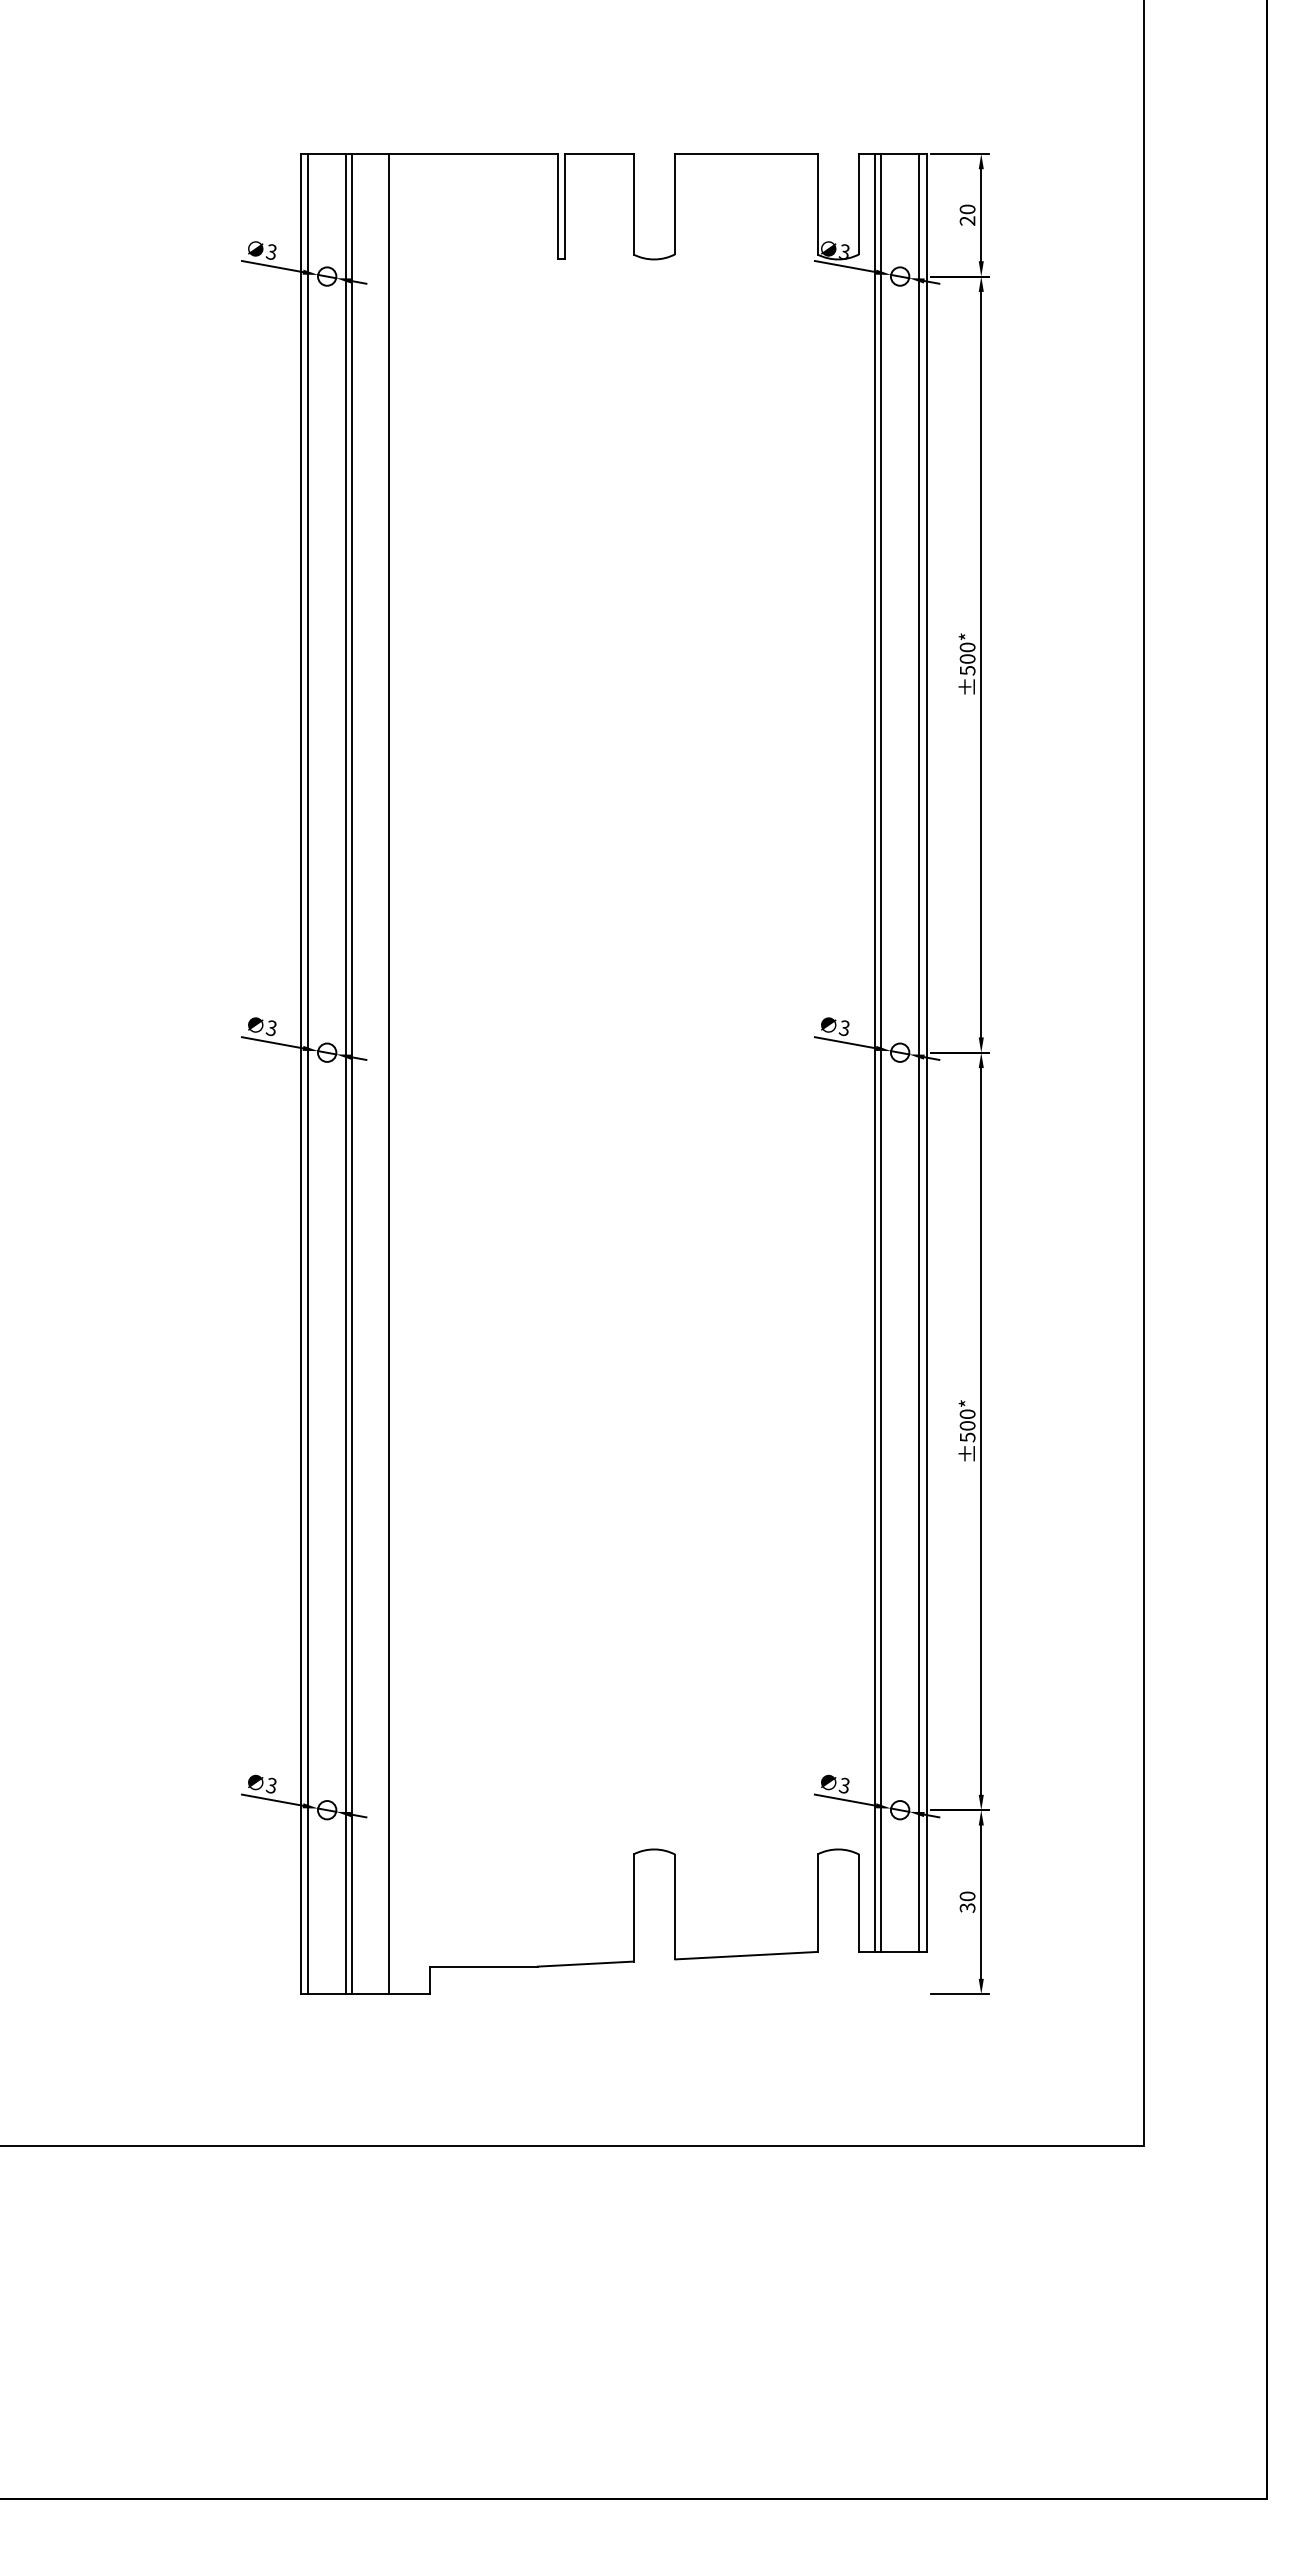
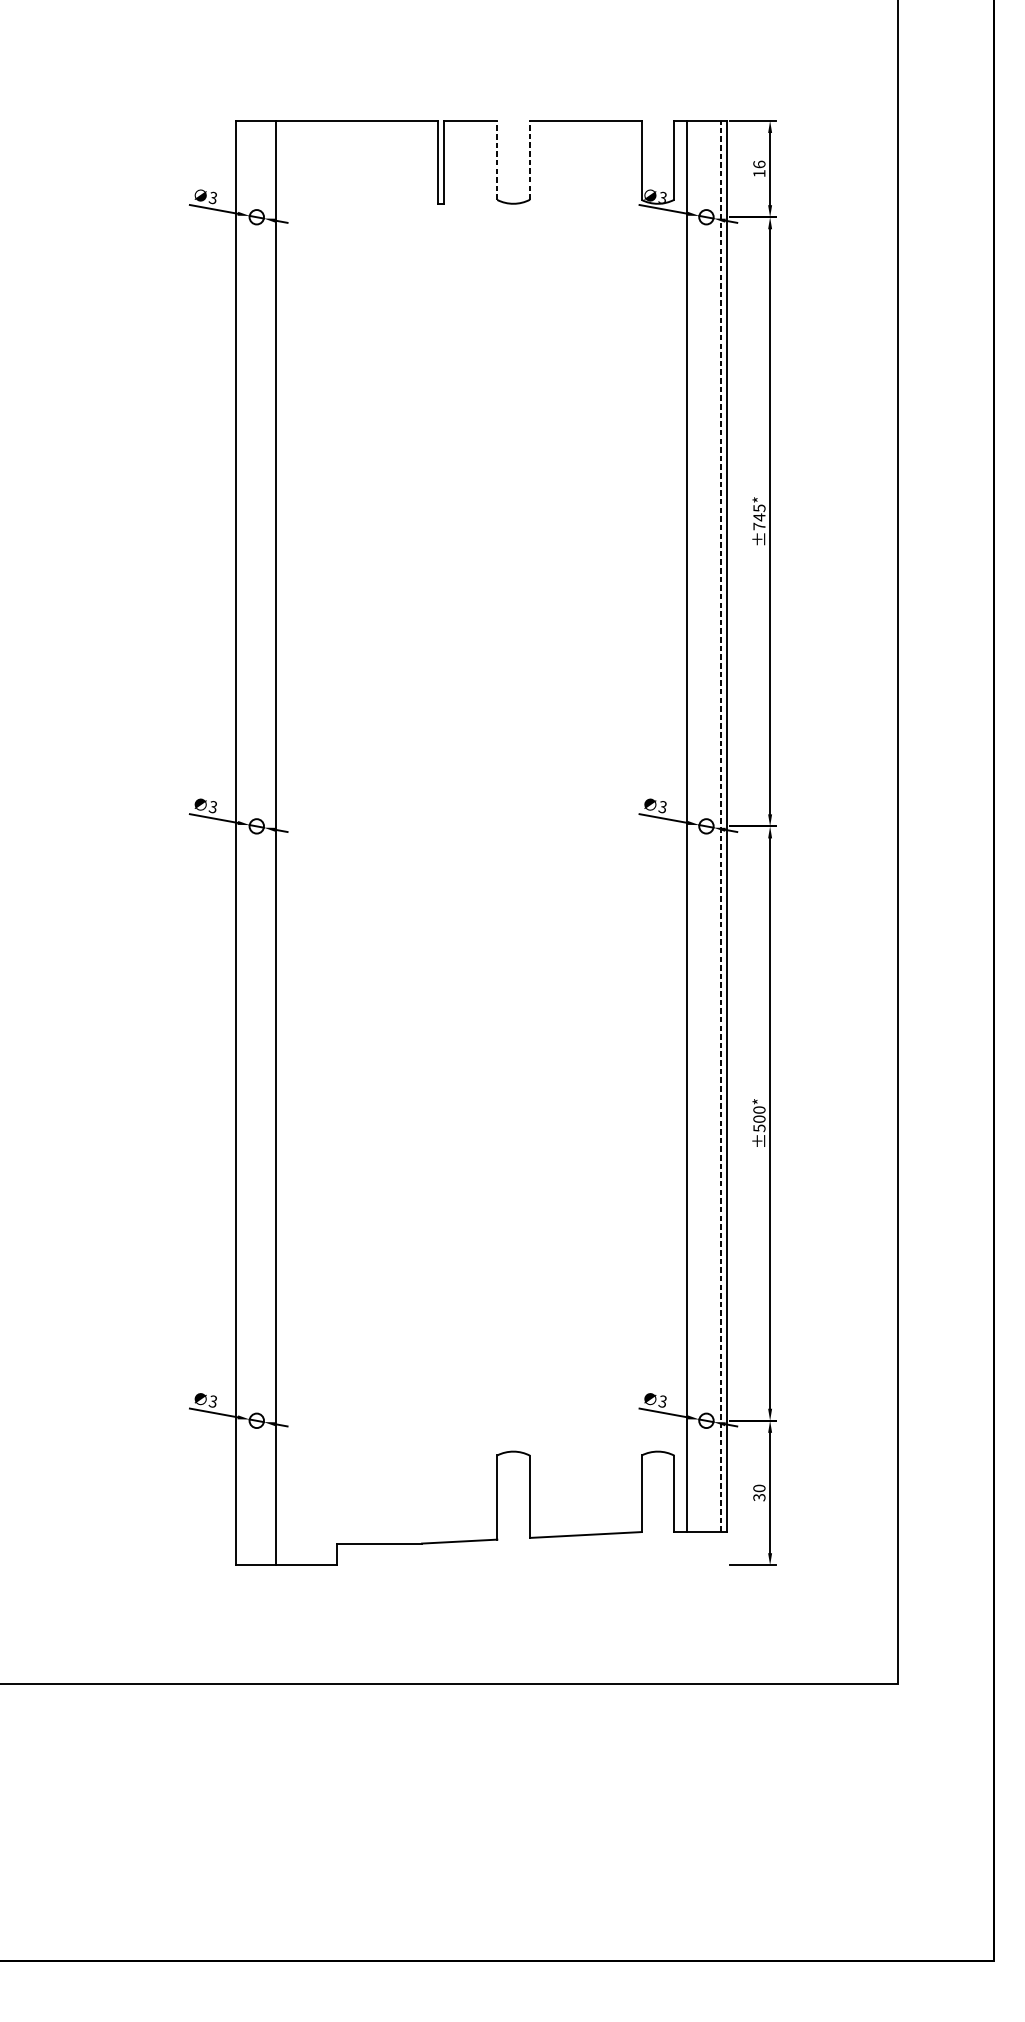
line: (633, 203) -> (497, 159), solid -> dashed
line: (675, 203) -> (530, 159), solid -> dashed
text: (967, 214) -> (759, 168), 20 -> 16
text: (967, 658) -> (759, 516), ±500* -> ±745*
line: (881, 1052) -> (691, 826), removed
line: (918, 1052) -> (720, 826), solid -> dashed
line: (308, 1073) -> (242, 842), removed
line: (345, 1073) -> (271, 842), removed
line: (388, 1073) -> (304, 842), removed

